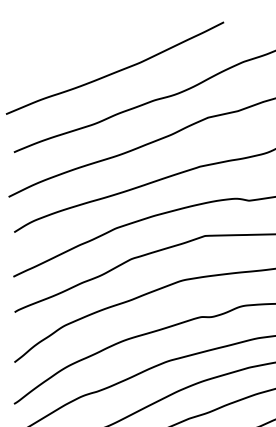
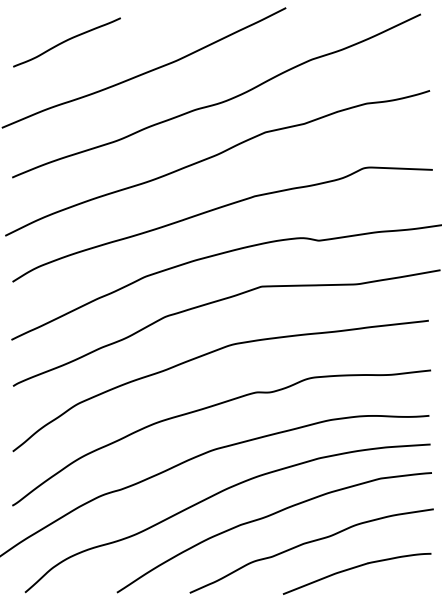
curve: (55, 47) -> (66, 41), added

